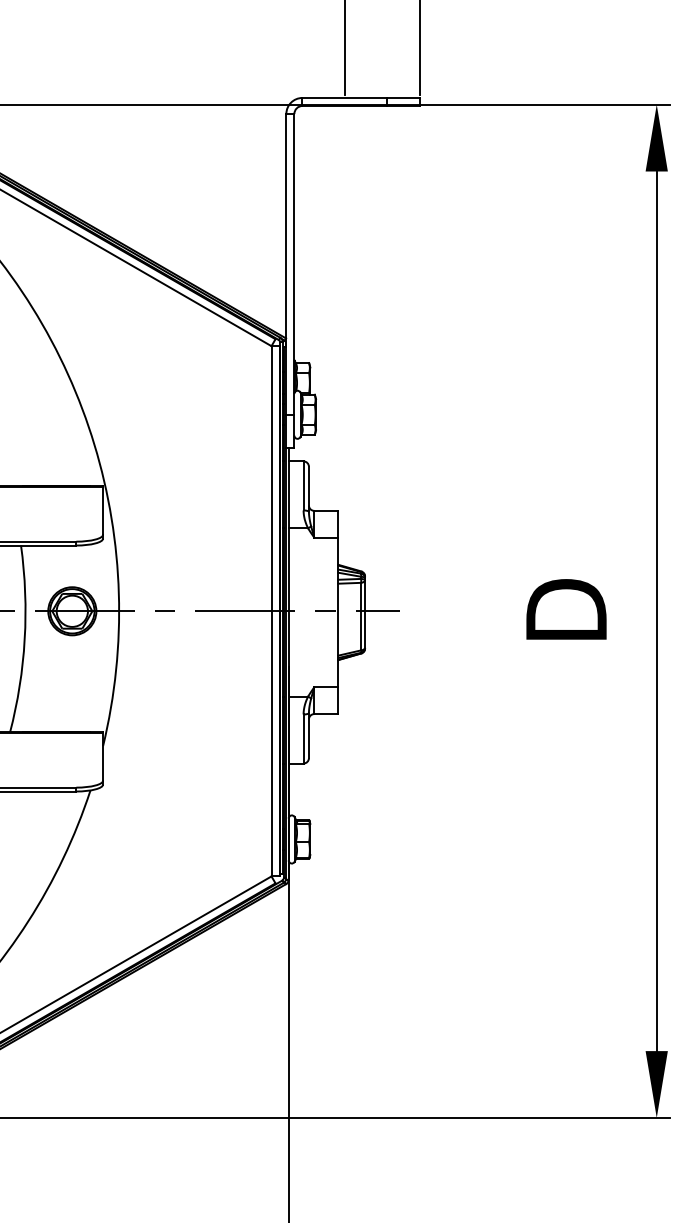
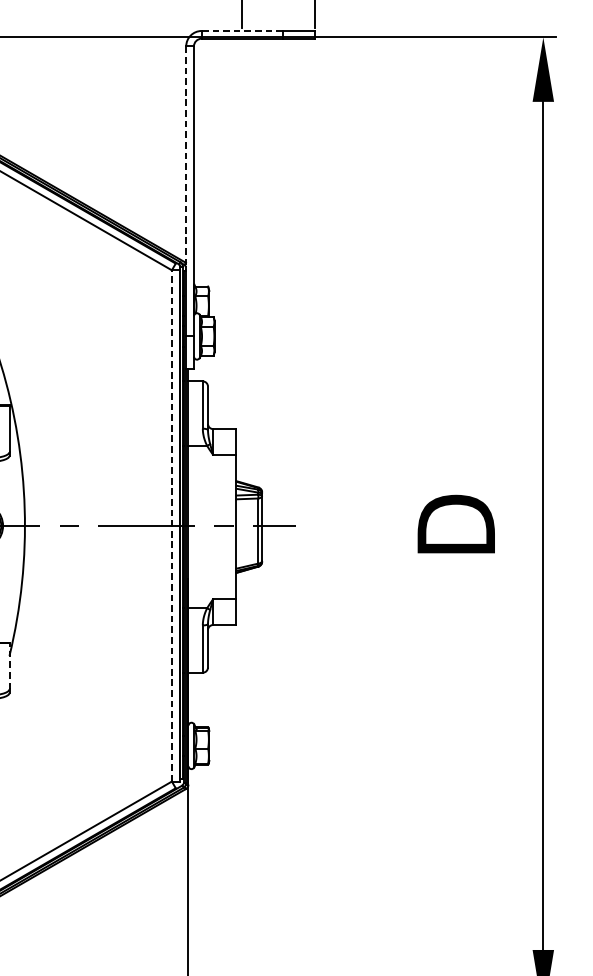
line: (344, 97) -> (242, 30), solid -> dashed
line: (286, 230) -> (186, 158), solid -> dashed
line: (271, 610) -> (171, 525), solid -> dashed
line: (103, 756) -> (9, 665), solid -> dashed

